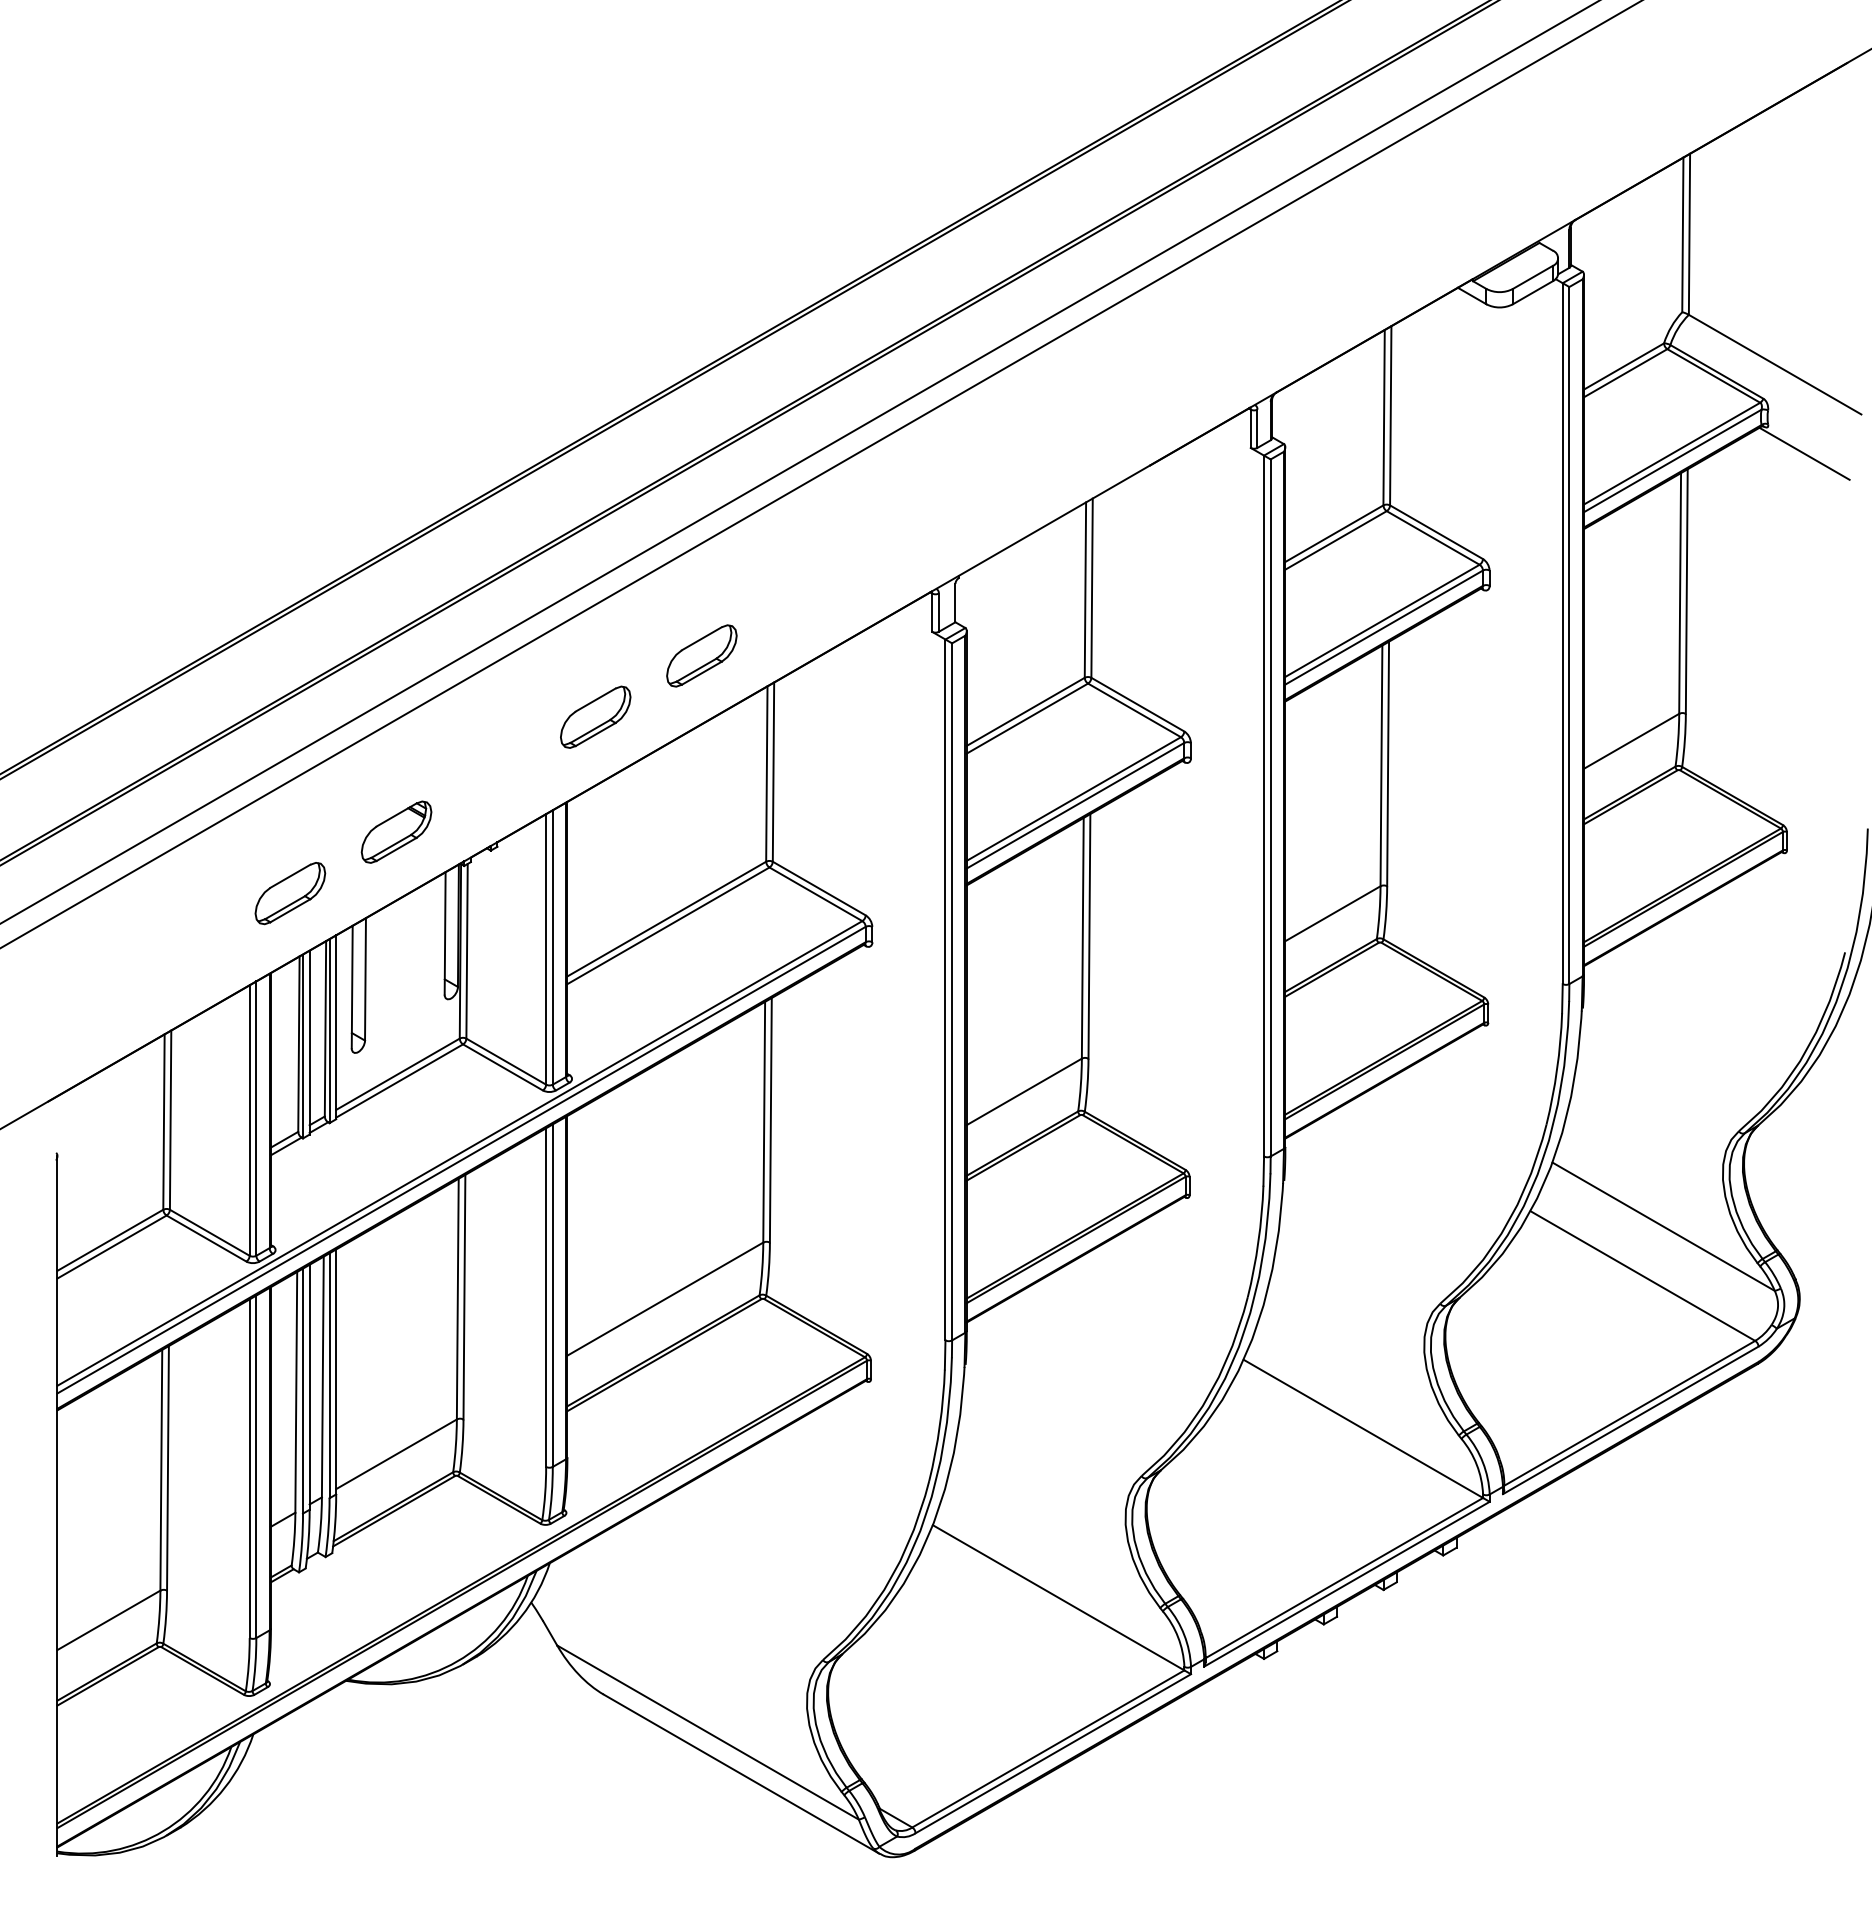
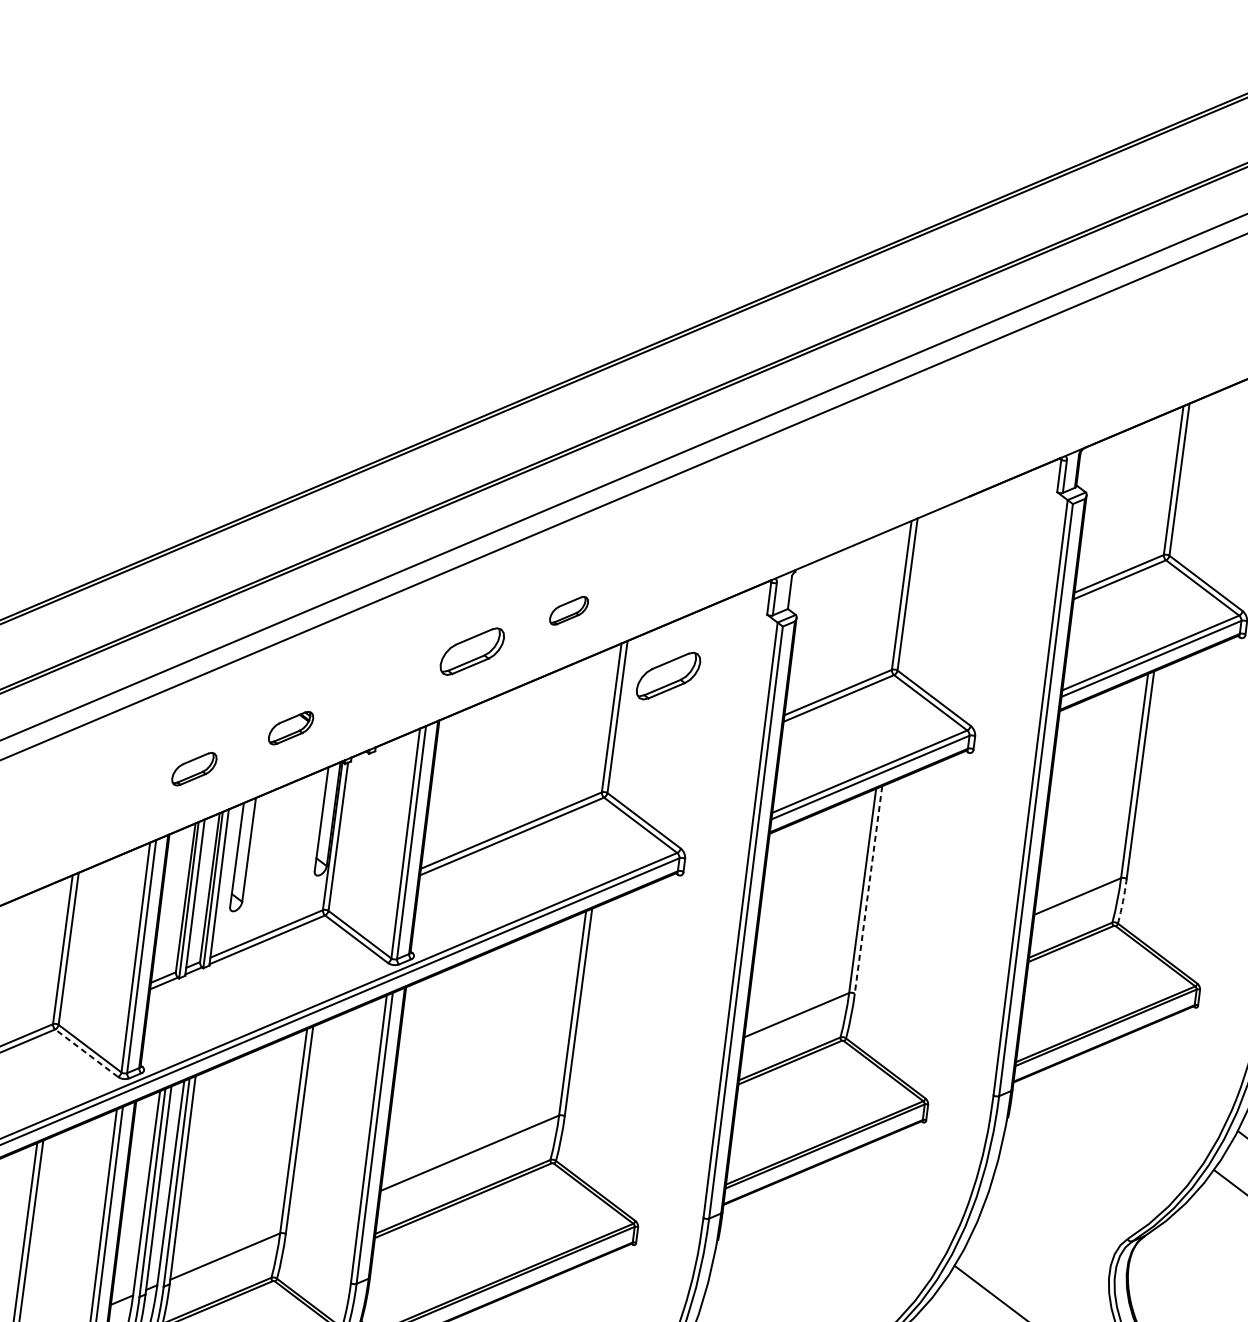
part: (701, 655) -> (568, 610), size x0.6
part: (826, 716) -> (668, 675), added
part: (396, 831) -> (291, 727), size x0.7
part: (290, 893) -> (194, 769), size x0.7
arc: (1386, 912) -> (1123, 901), solid -> dashed
line: (1089, 936) -> (868, 890), solid -> dashed
line: (206, 1238) -> (86, 1053), solid -> dashed

